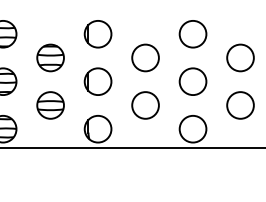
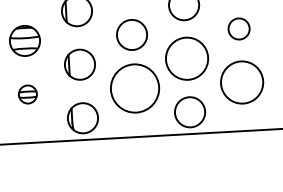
circle: (240, 57) -> (239, 28), size x0.7
circle: (192, 81) -> (186, 58), size x1.4
part: (50, 105) -> (27, 94), size x0.6
circle: (145, 105) -> (134, 88), size x1.6
circle: (240, 105) -> (242, 82), size x1.4

